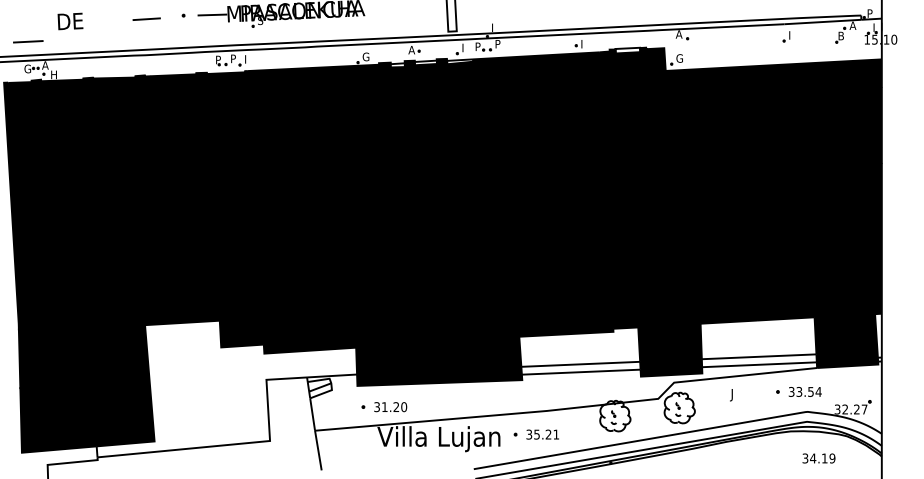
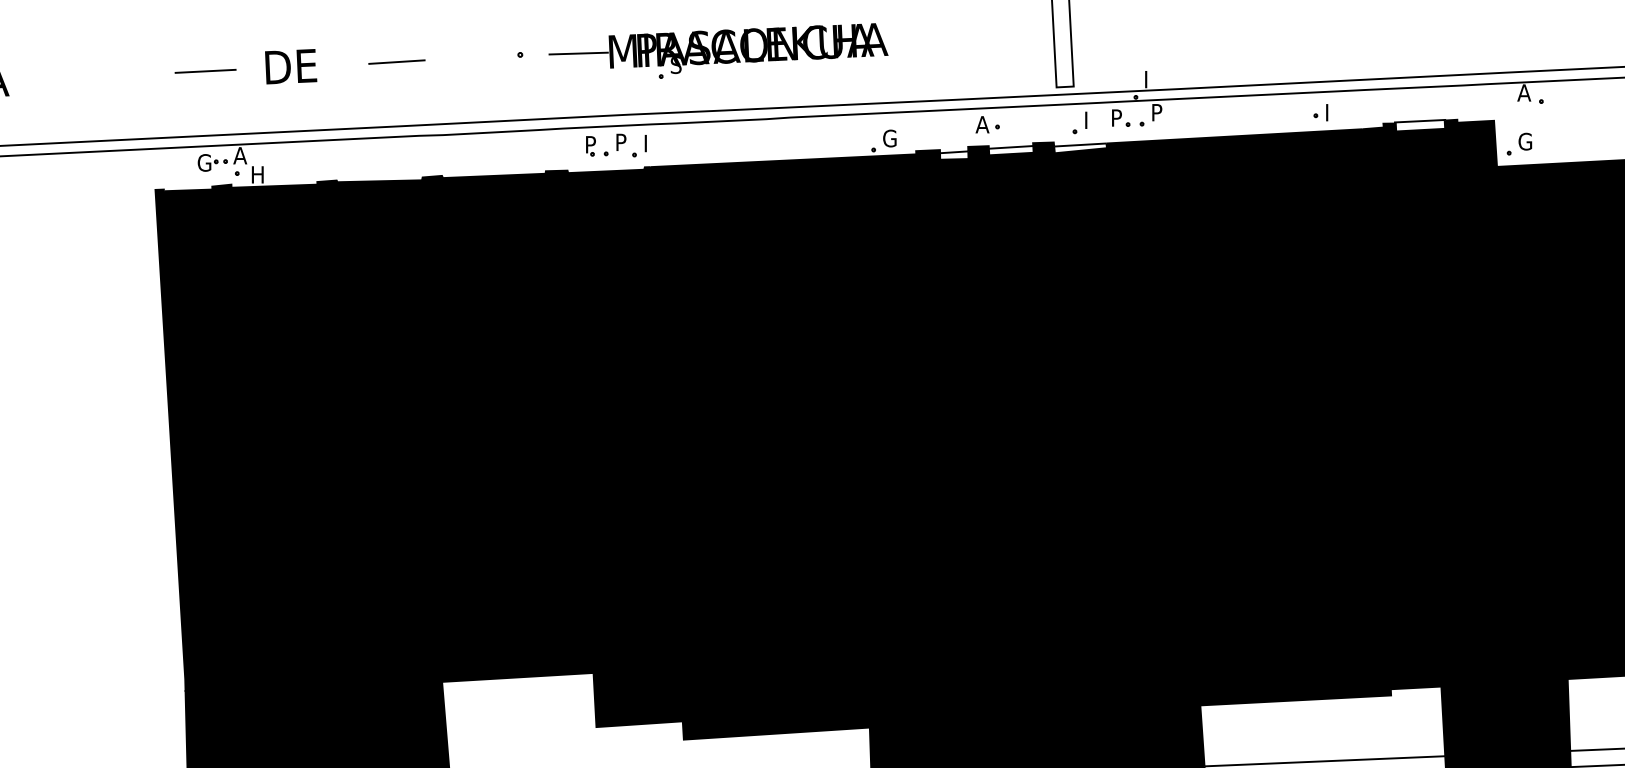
line: (146, 18) -> (396, 60), moved
line: (28, 41) -> (205, 70), moved

